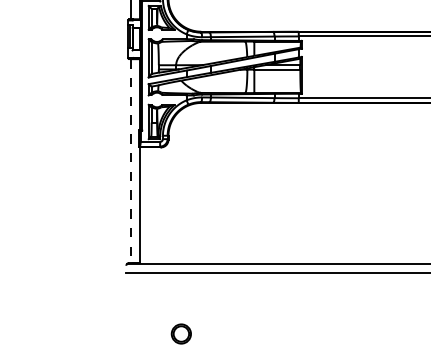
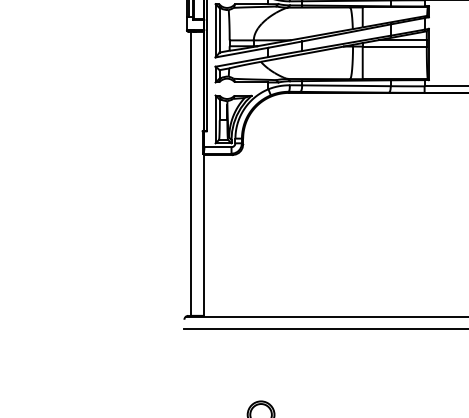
line: (131, 161) -> (191, 174), dashed -> solid

